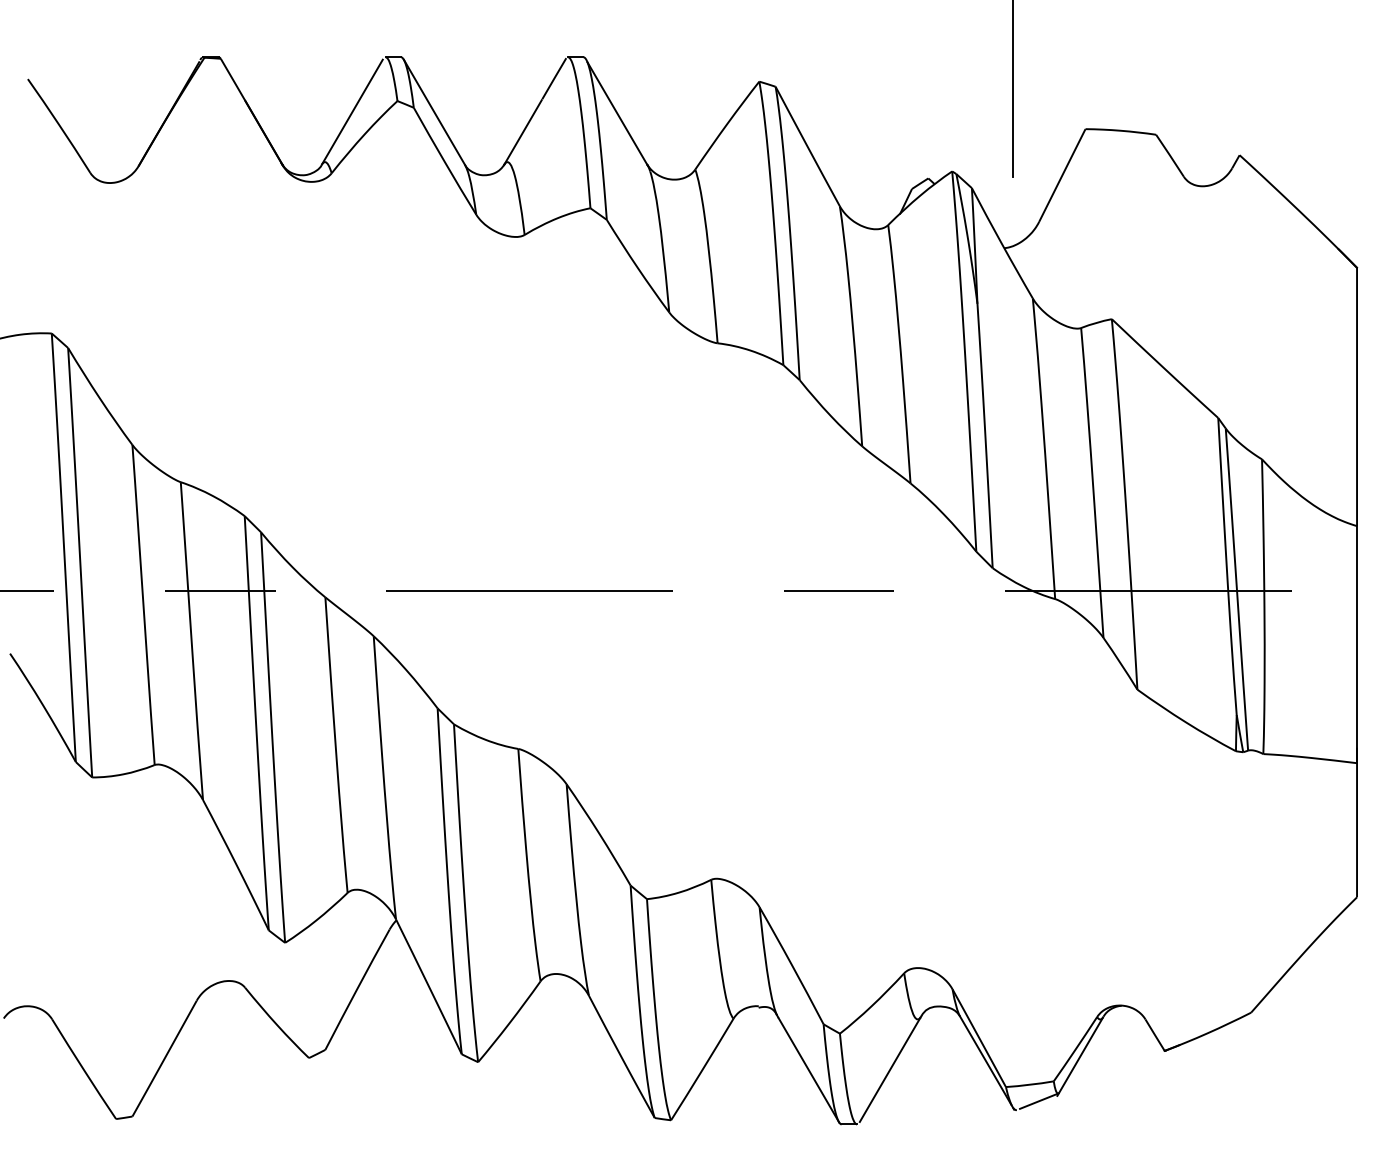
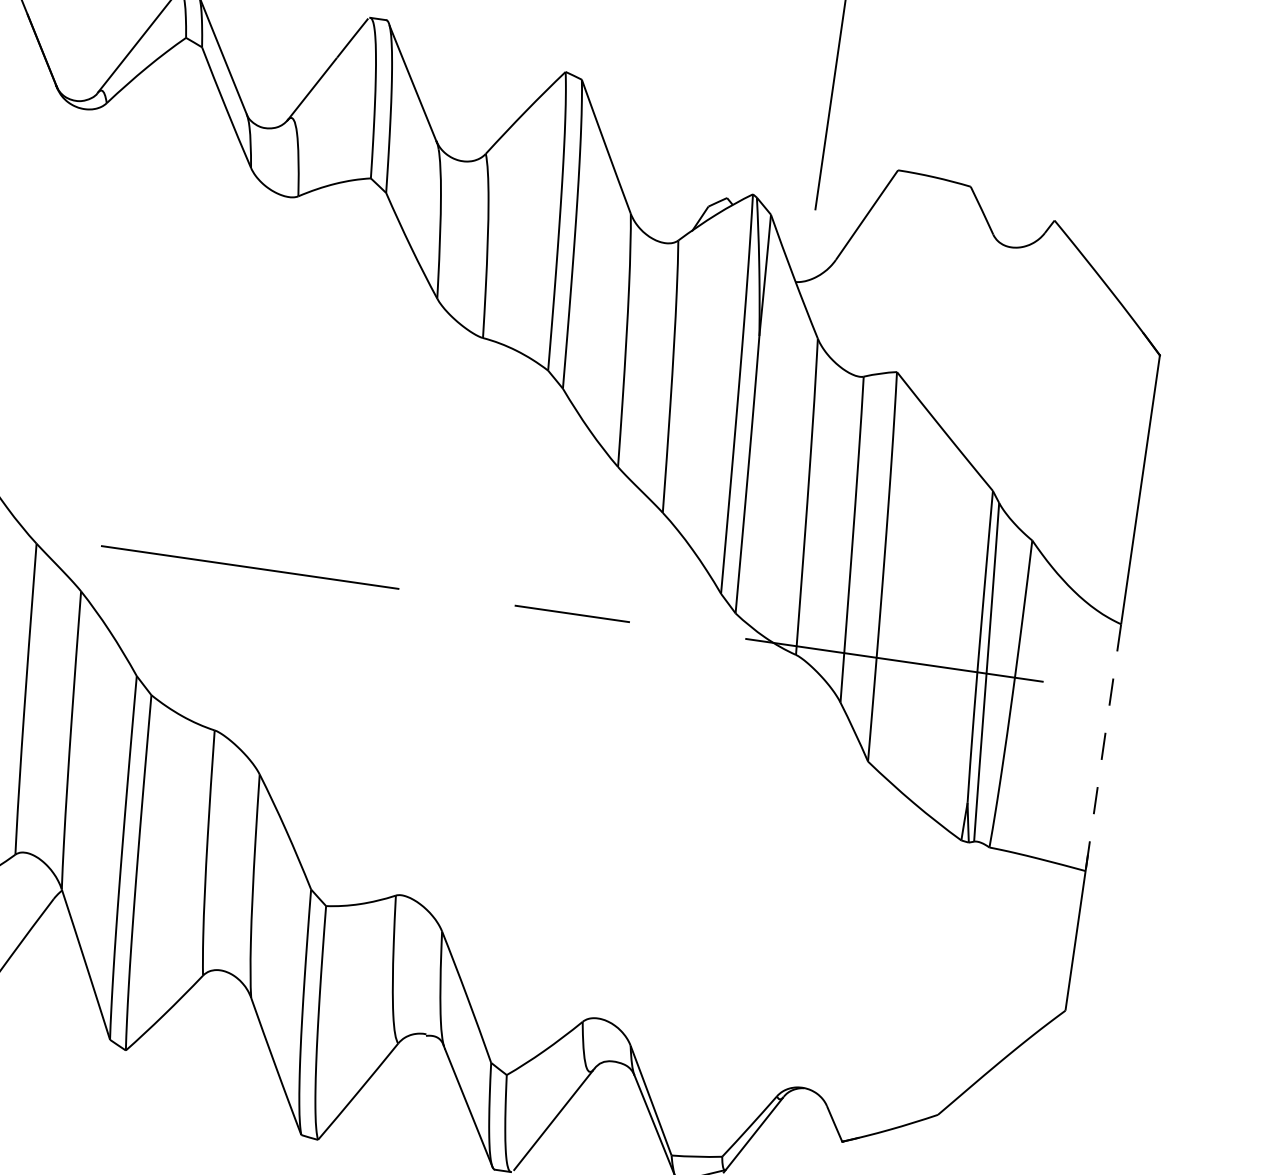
line: (1357, 644) -> (1103, 747), solid -> dashed

